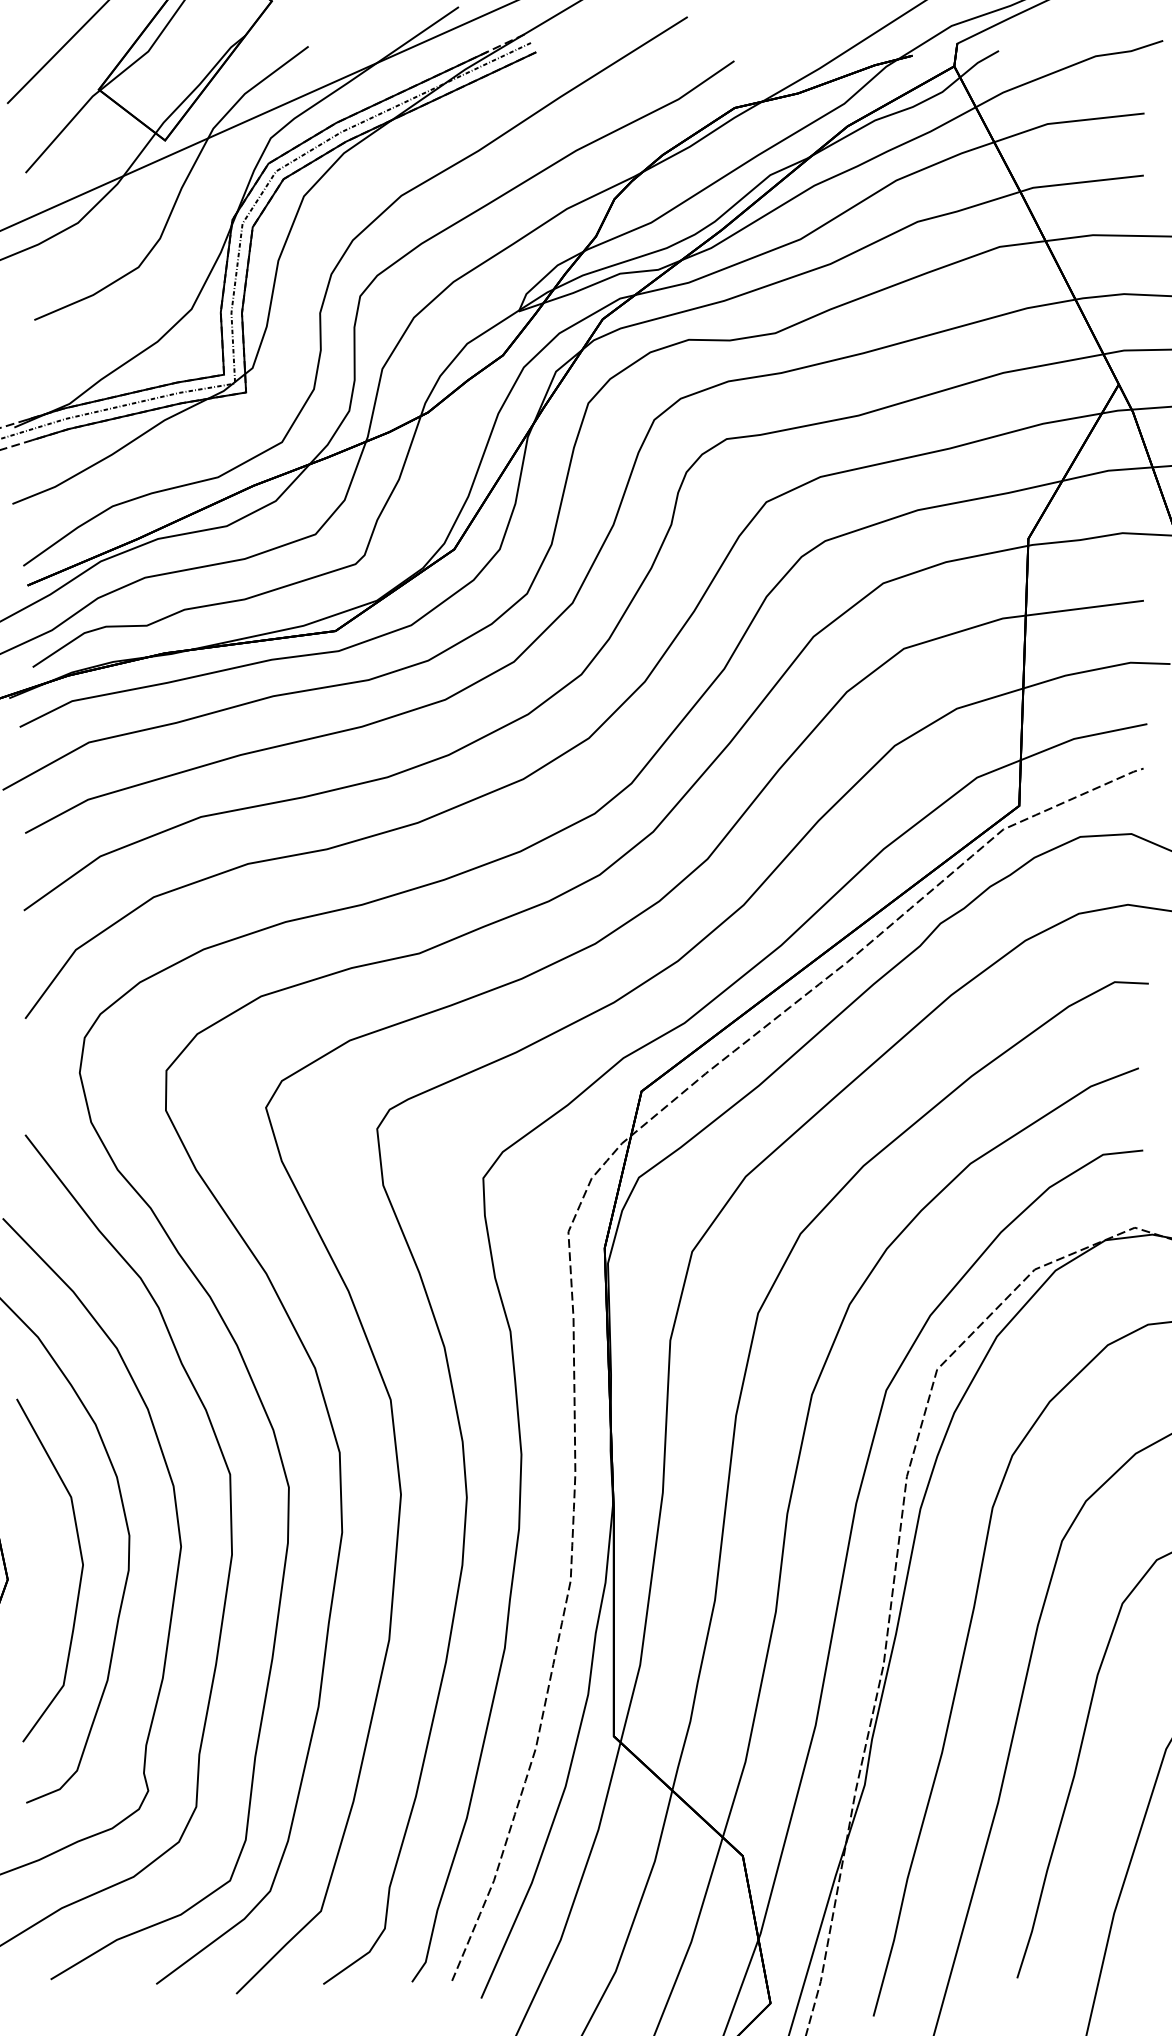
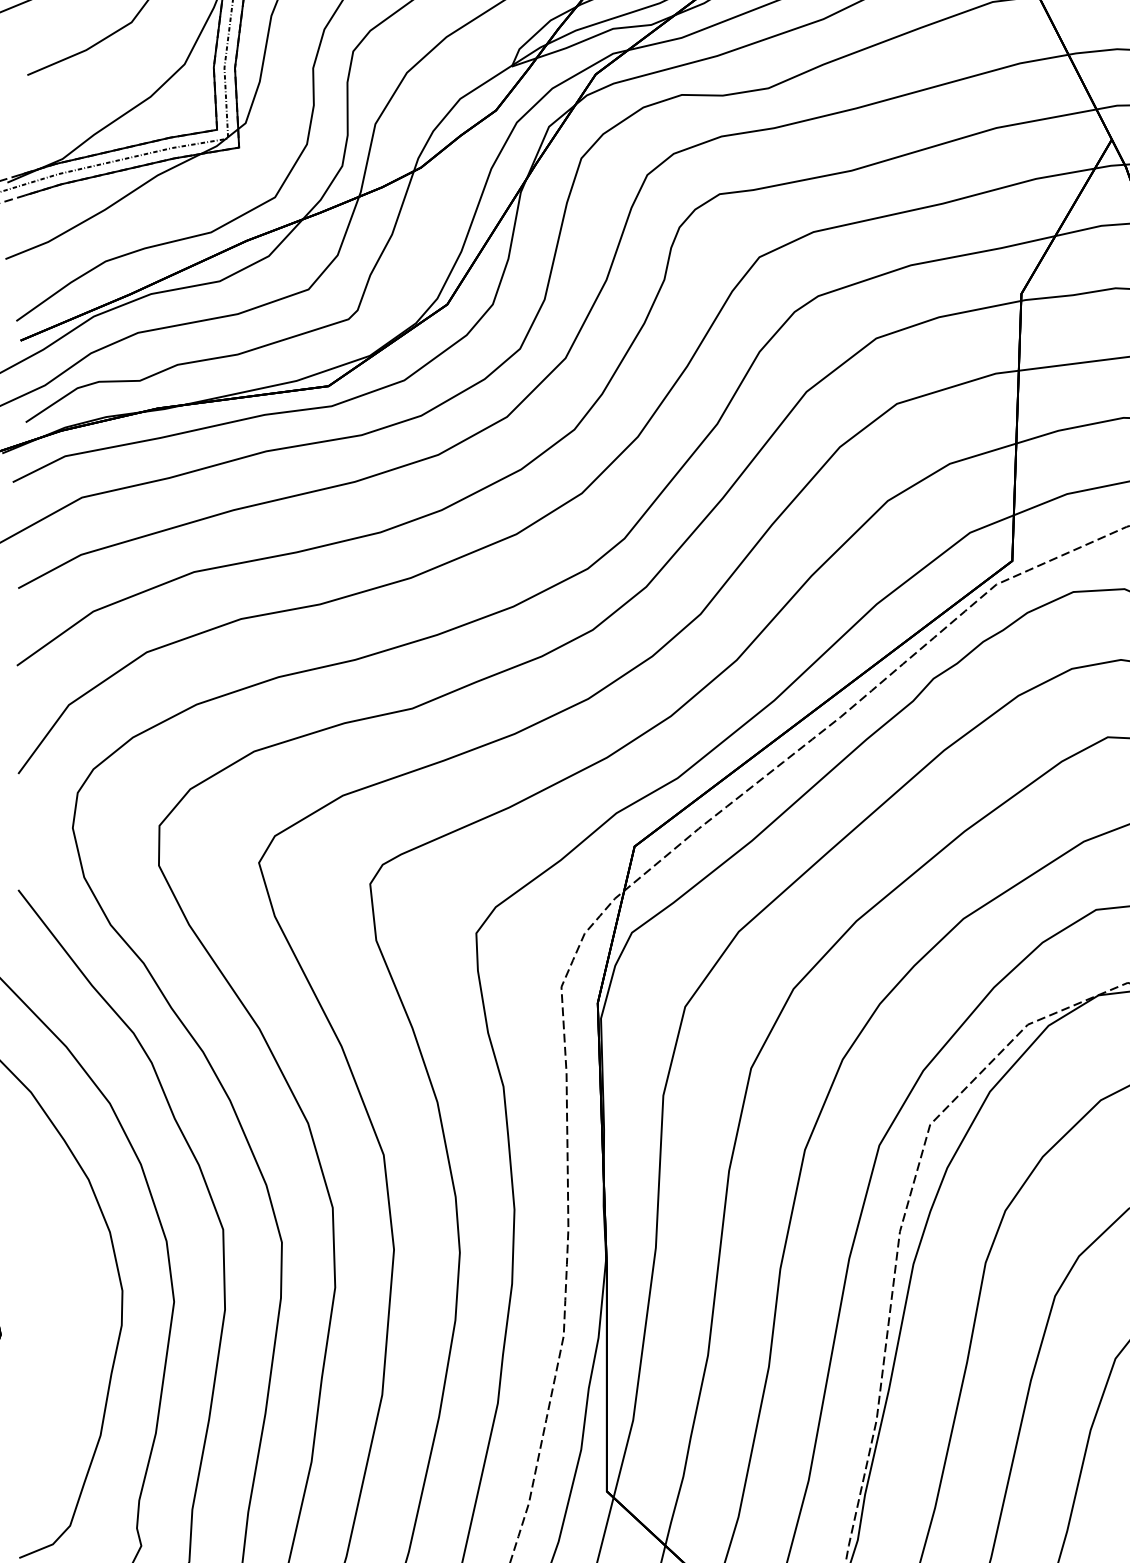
curve: (80, 1573) -> (73, 1328), removed

